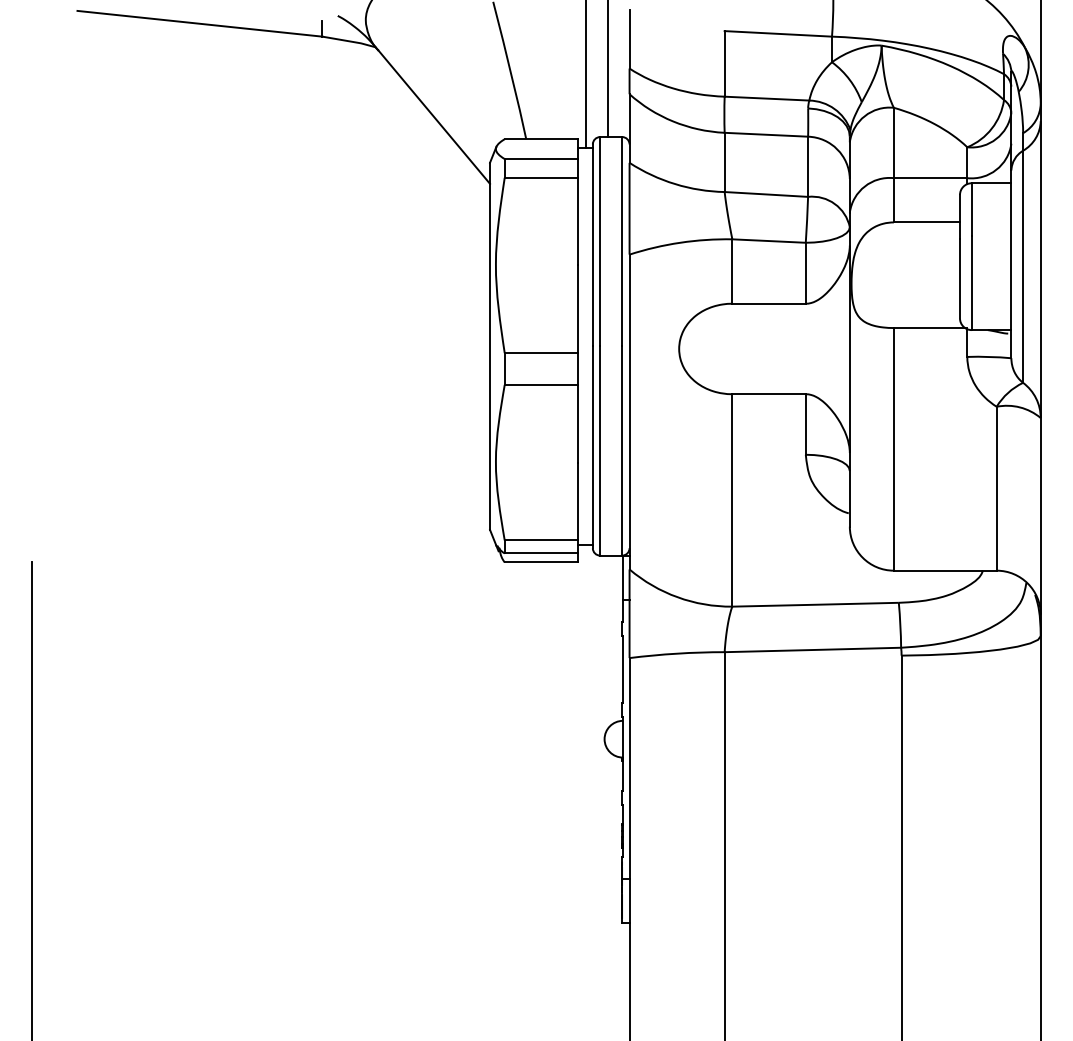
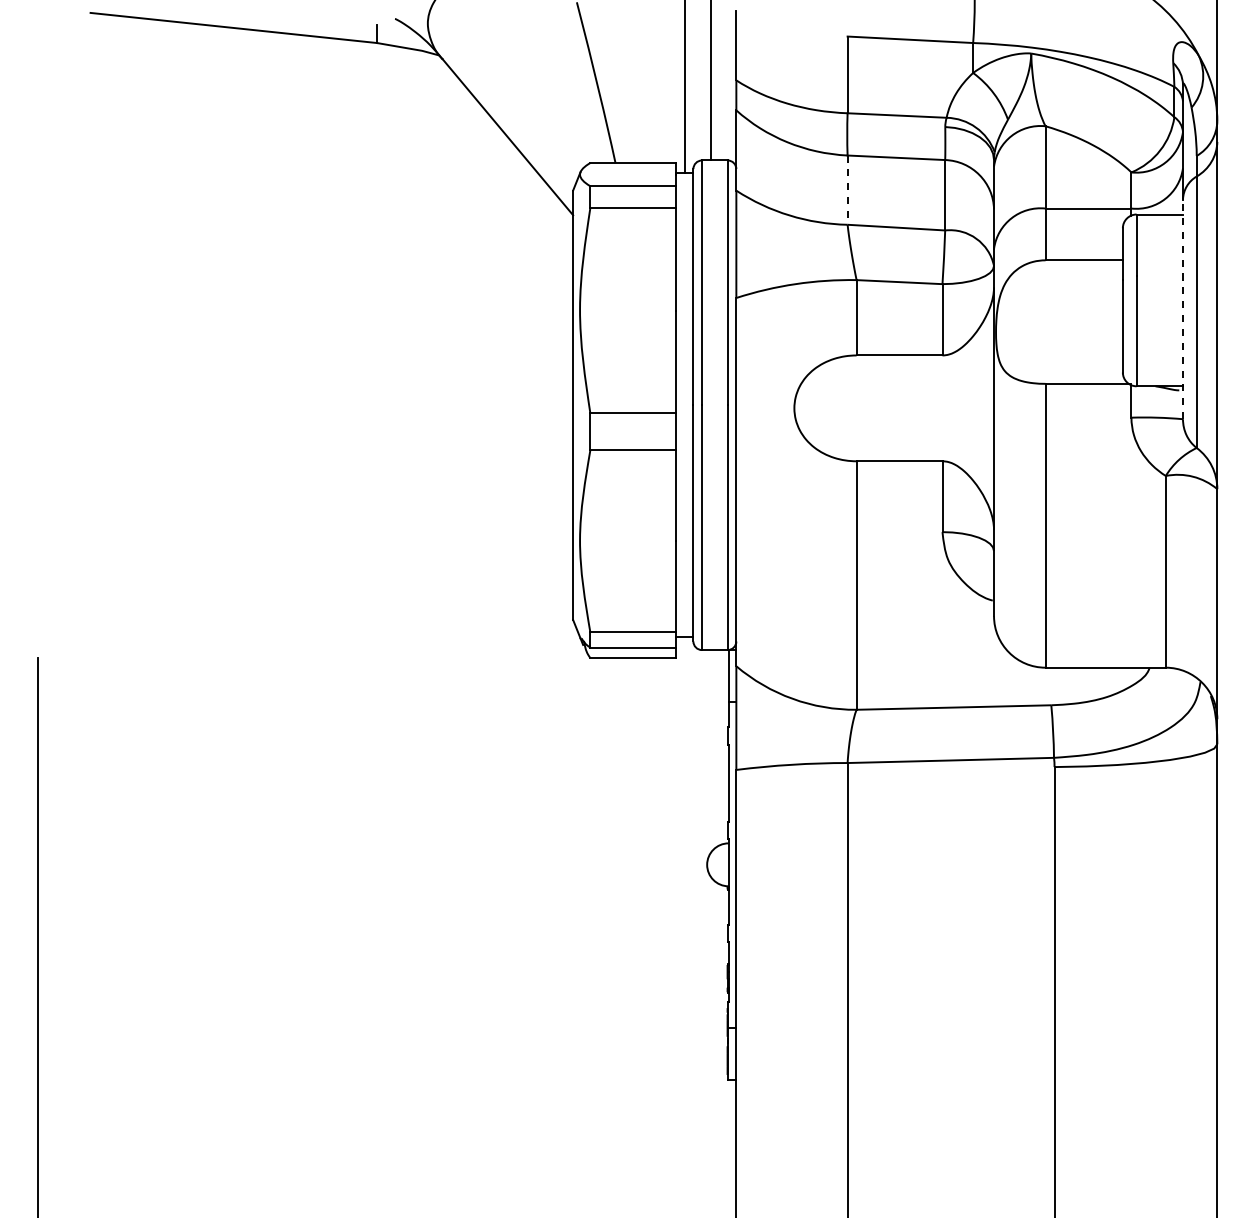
line: (724, 162) -> (847, 190), solid -> dashed
line: (1010, 264) -> (1182, 309), solid -> dashed

